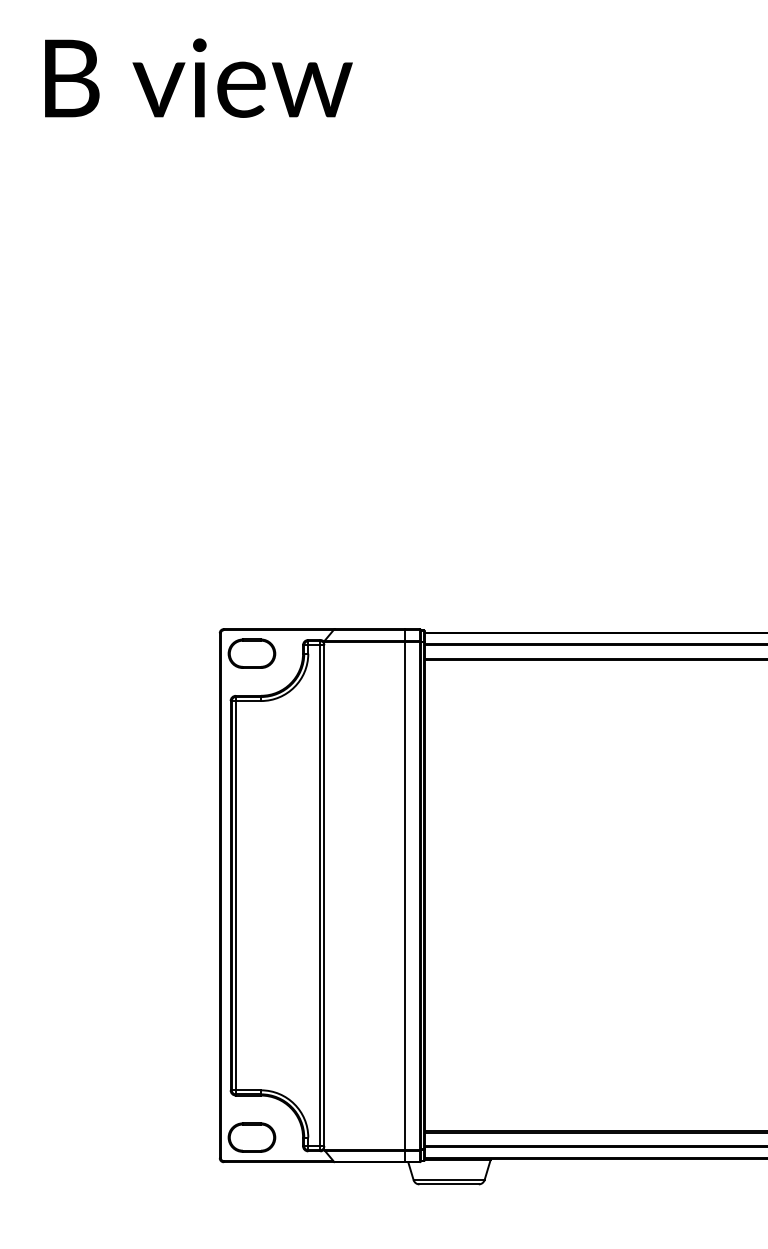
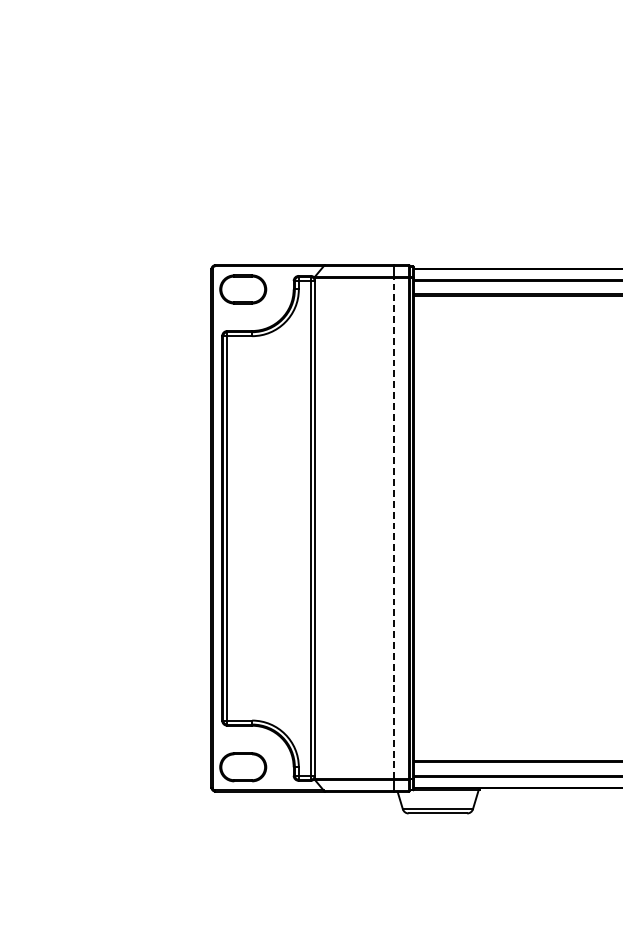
line: (404, 895) -> (393, 528), solid -> dashed

